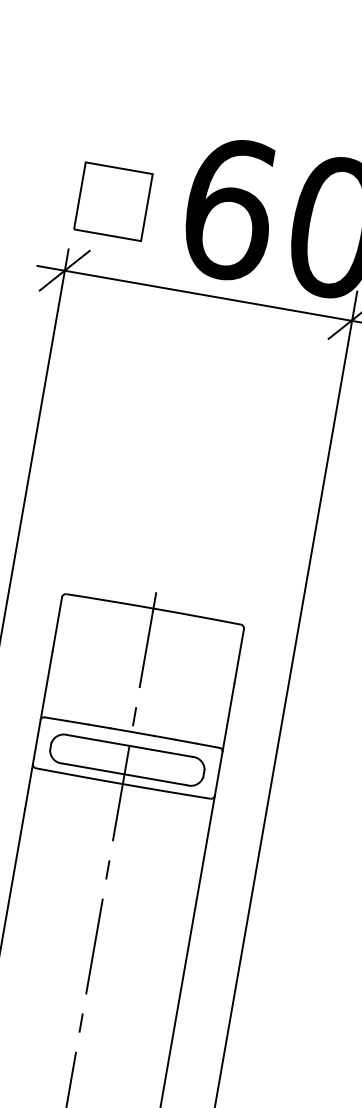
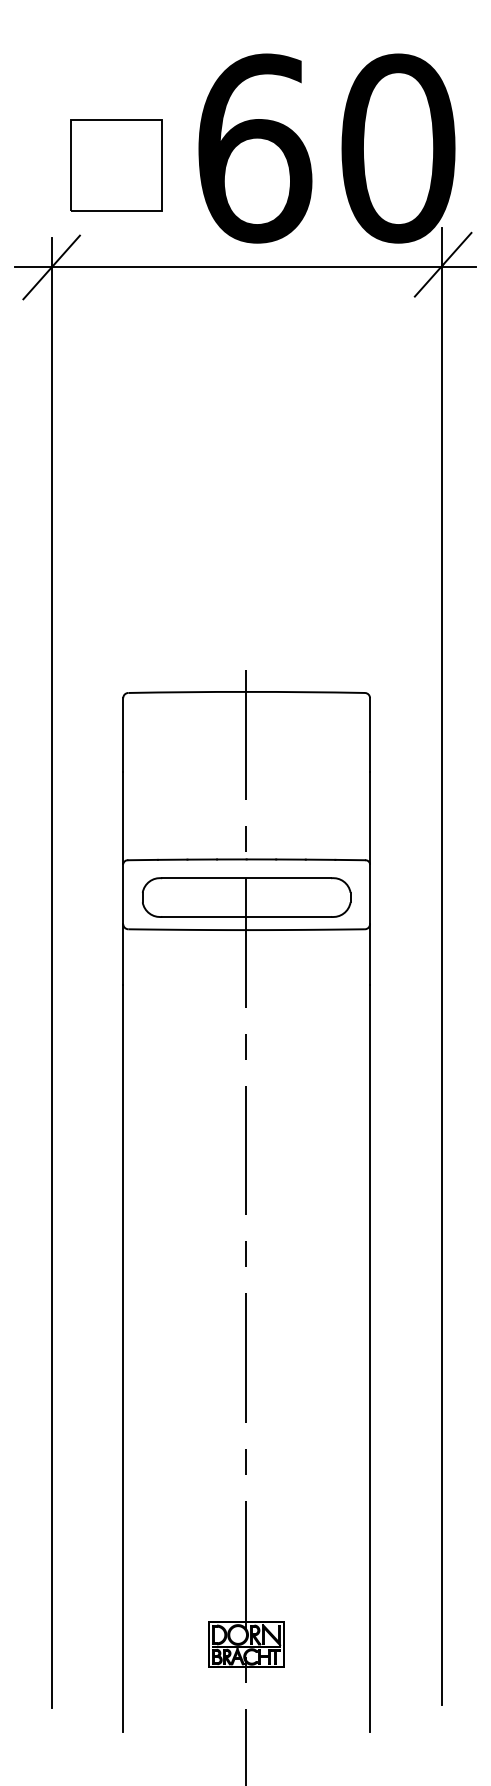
part: (113, 201) -> (116, 165), moved

